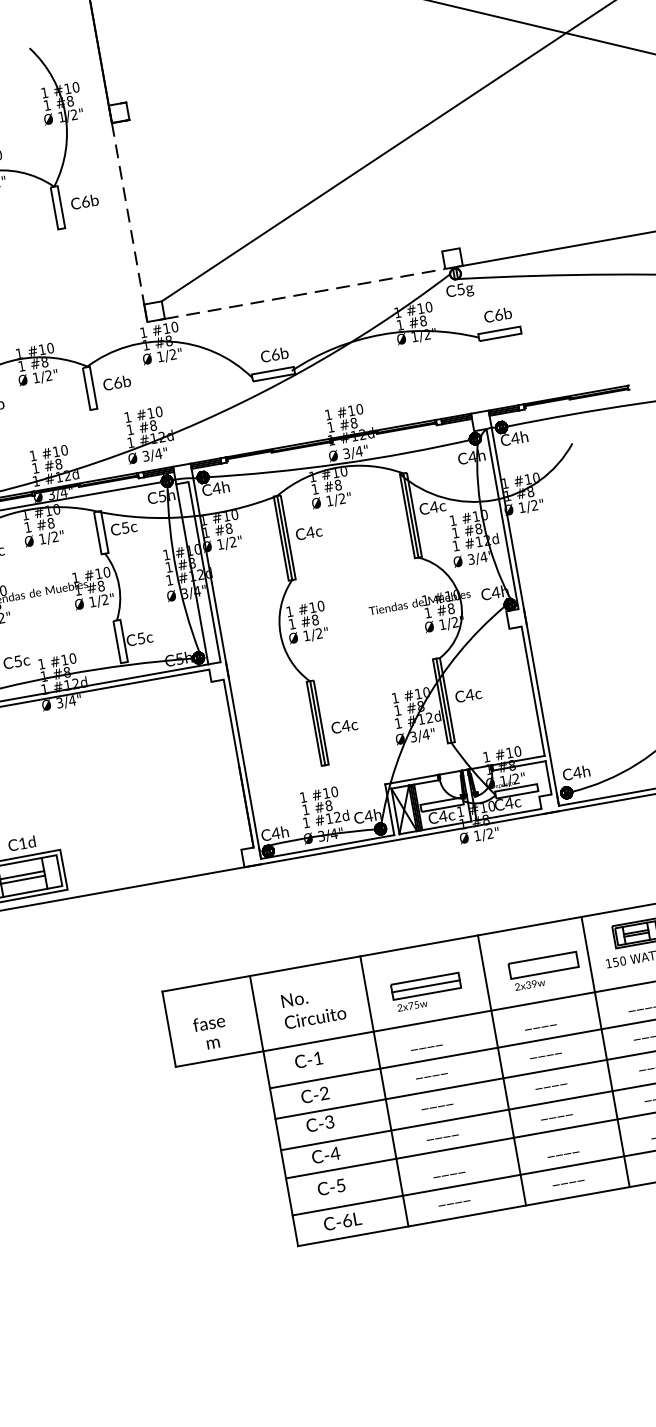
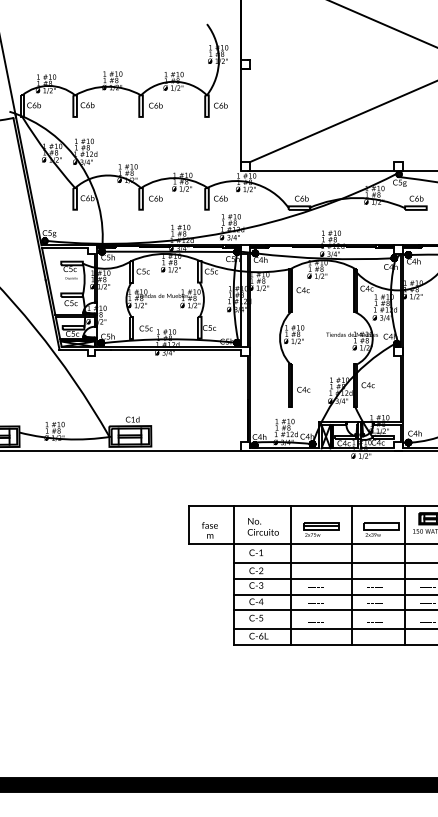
line: (128, 214) -> (241, 115), dashed -> solid
line: (305, 293) -> (322, 170), dashed -> solid

